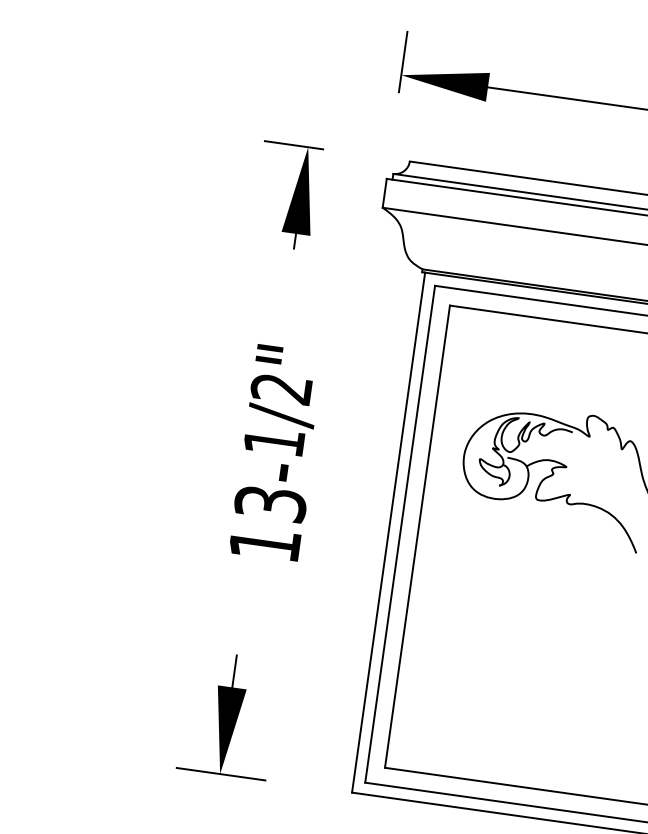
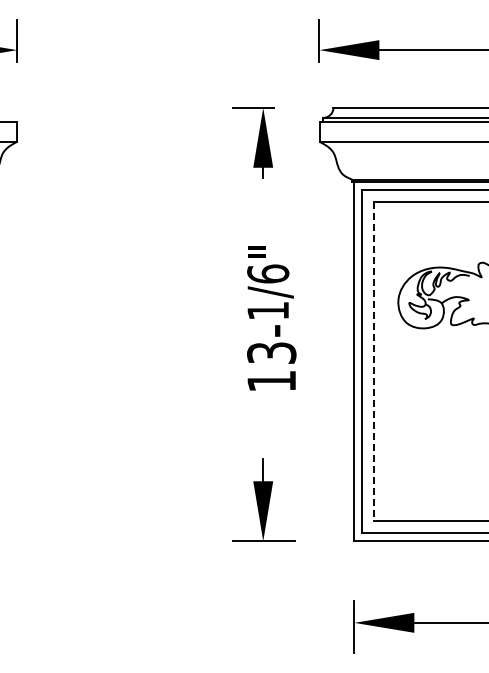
text: (282, 387) -> (268, 273), 1/2 -> 1/6
line: (417, 536) -> (374, 361), solid -> dashed

